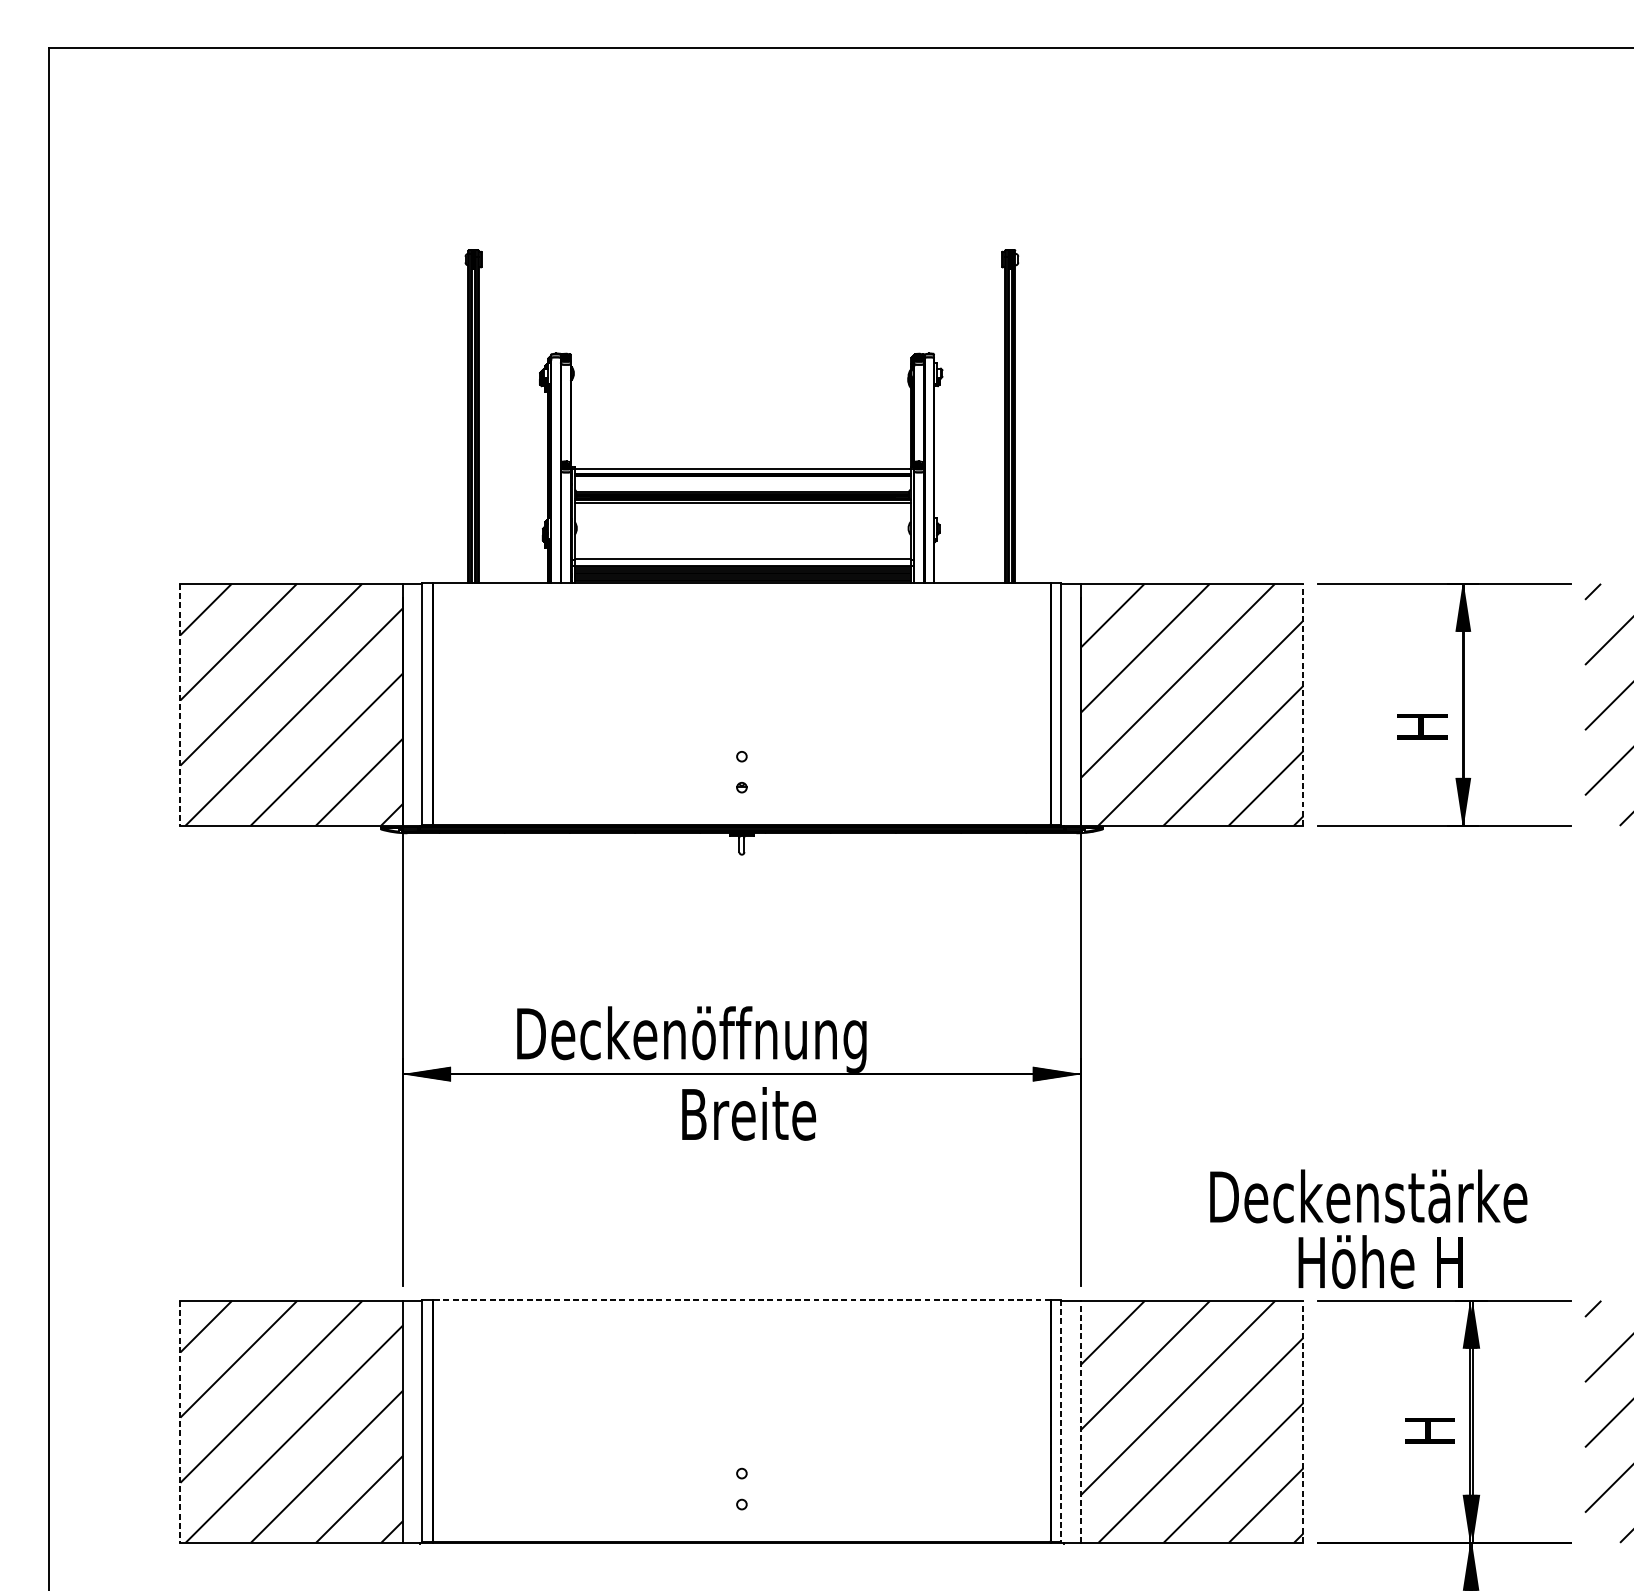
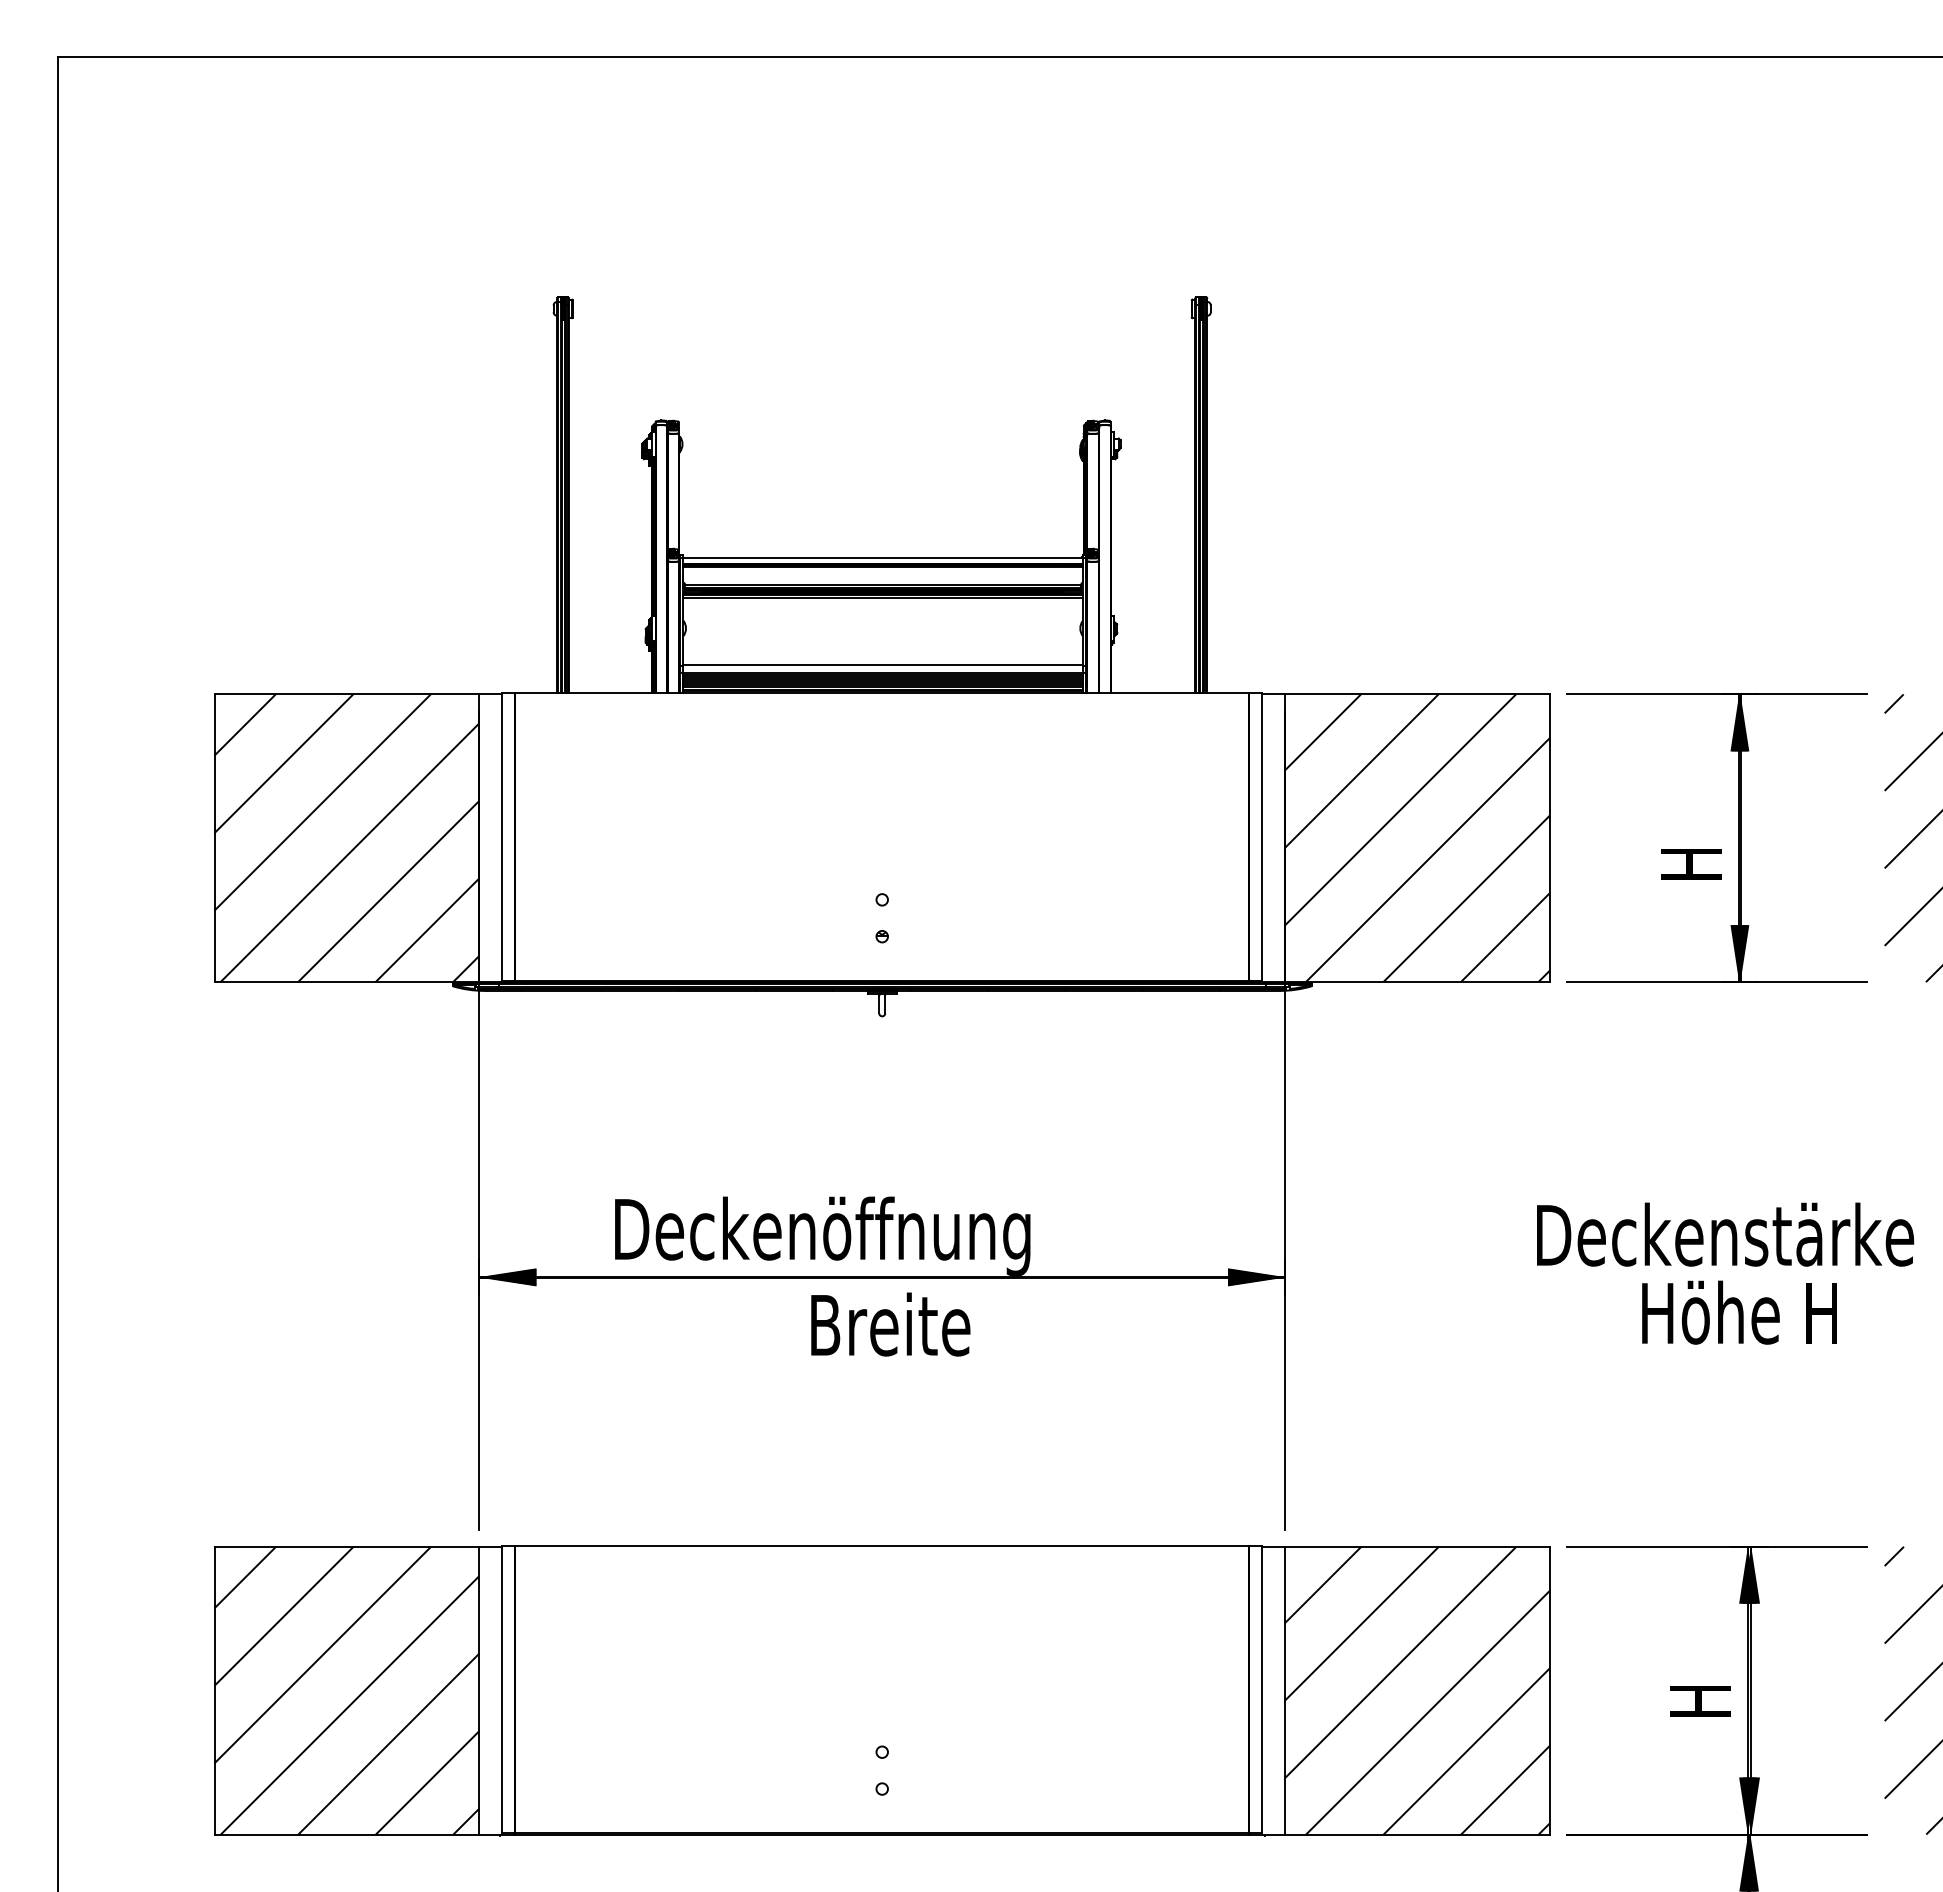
line: (180, 705) -> (214, 838), dashed -> solid
line: (1303, 705) -> (1549, 838), dashed -> solid
text: (1368, 1229) -> (1725, 1273), moved
line: (741, 1299) -> (881, 1545), dashed -> solid
line: (1061, 1420) -> (1262, 1689), dashed -> solid
line: (180, 1421) -> (214, 1690), dashed -> solid
line: (1081, 1421) -> (1285, 1690), dashed -> solid
line: (1303, 1421) -> (1549, 1690), dashed -> solid

